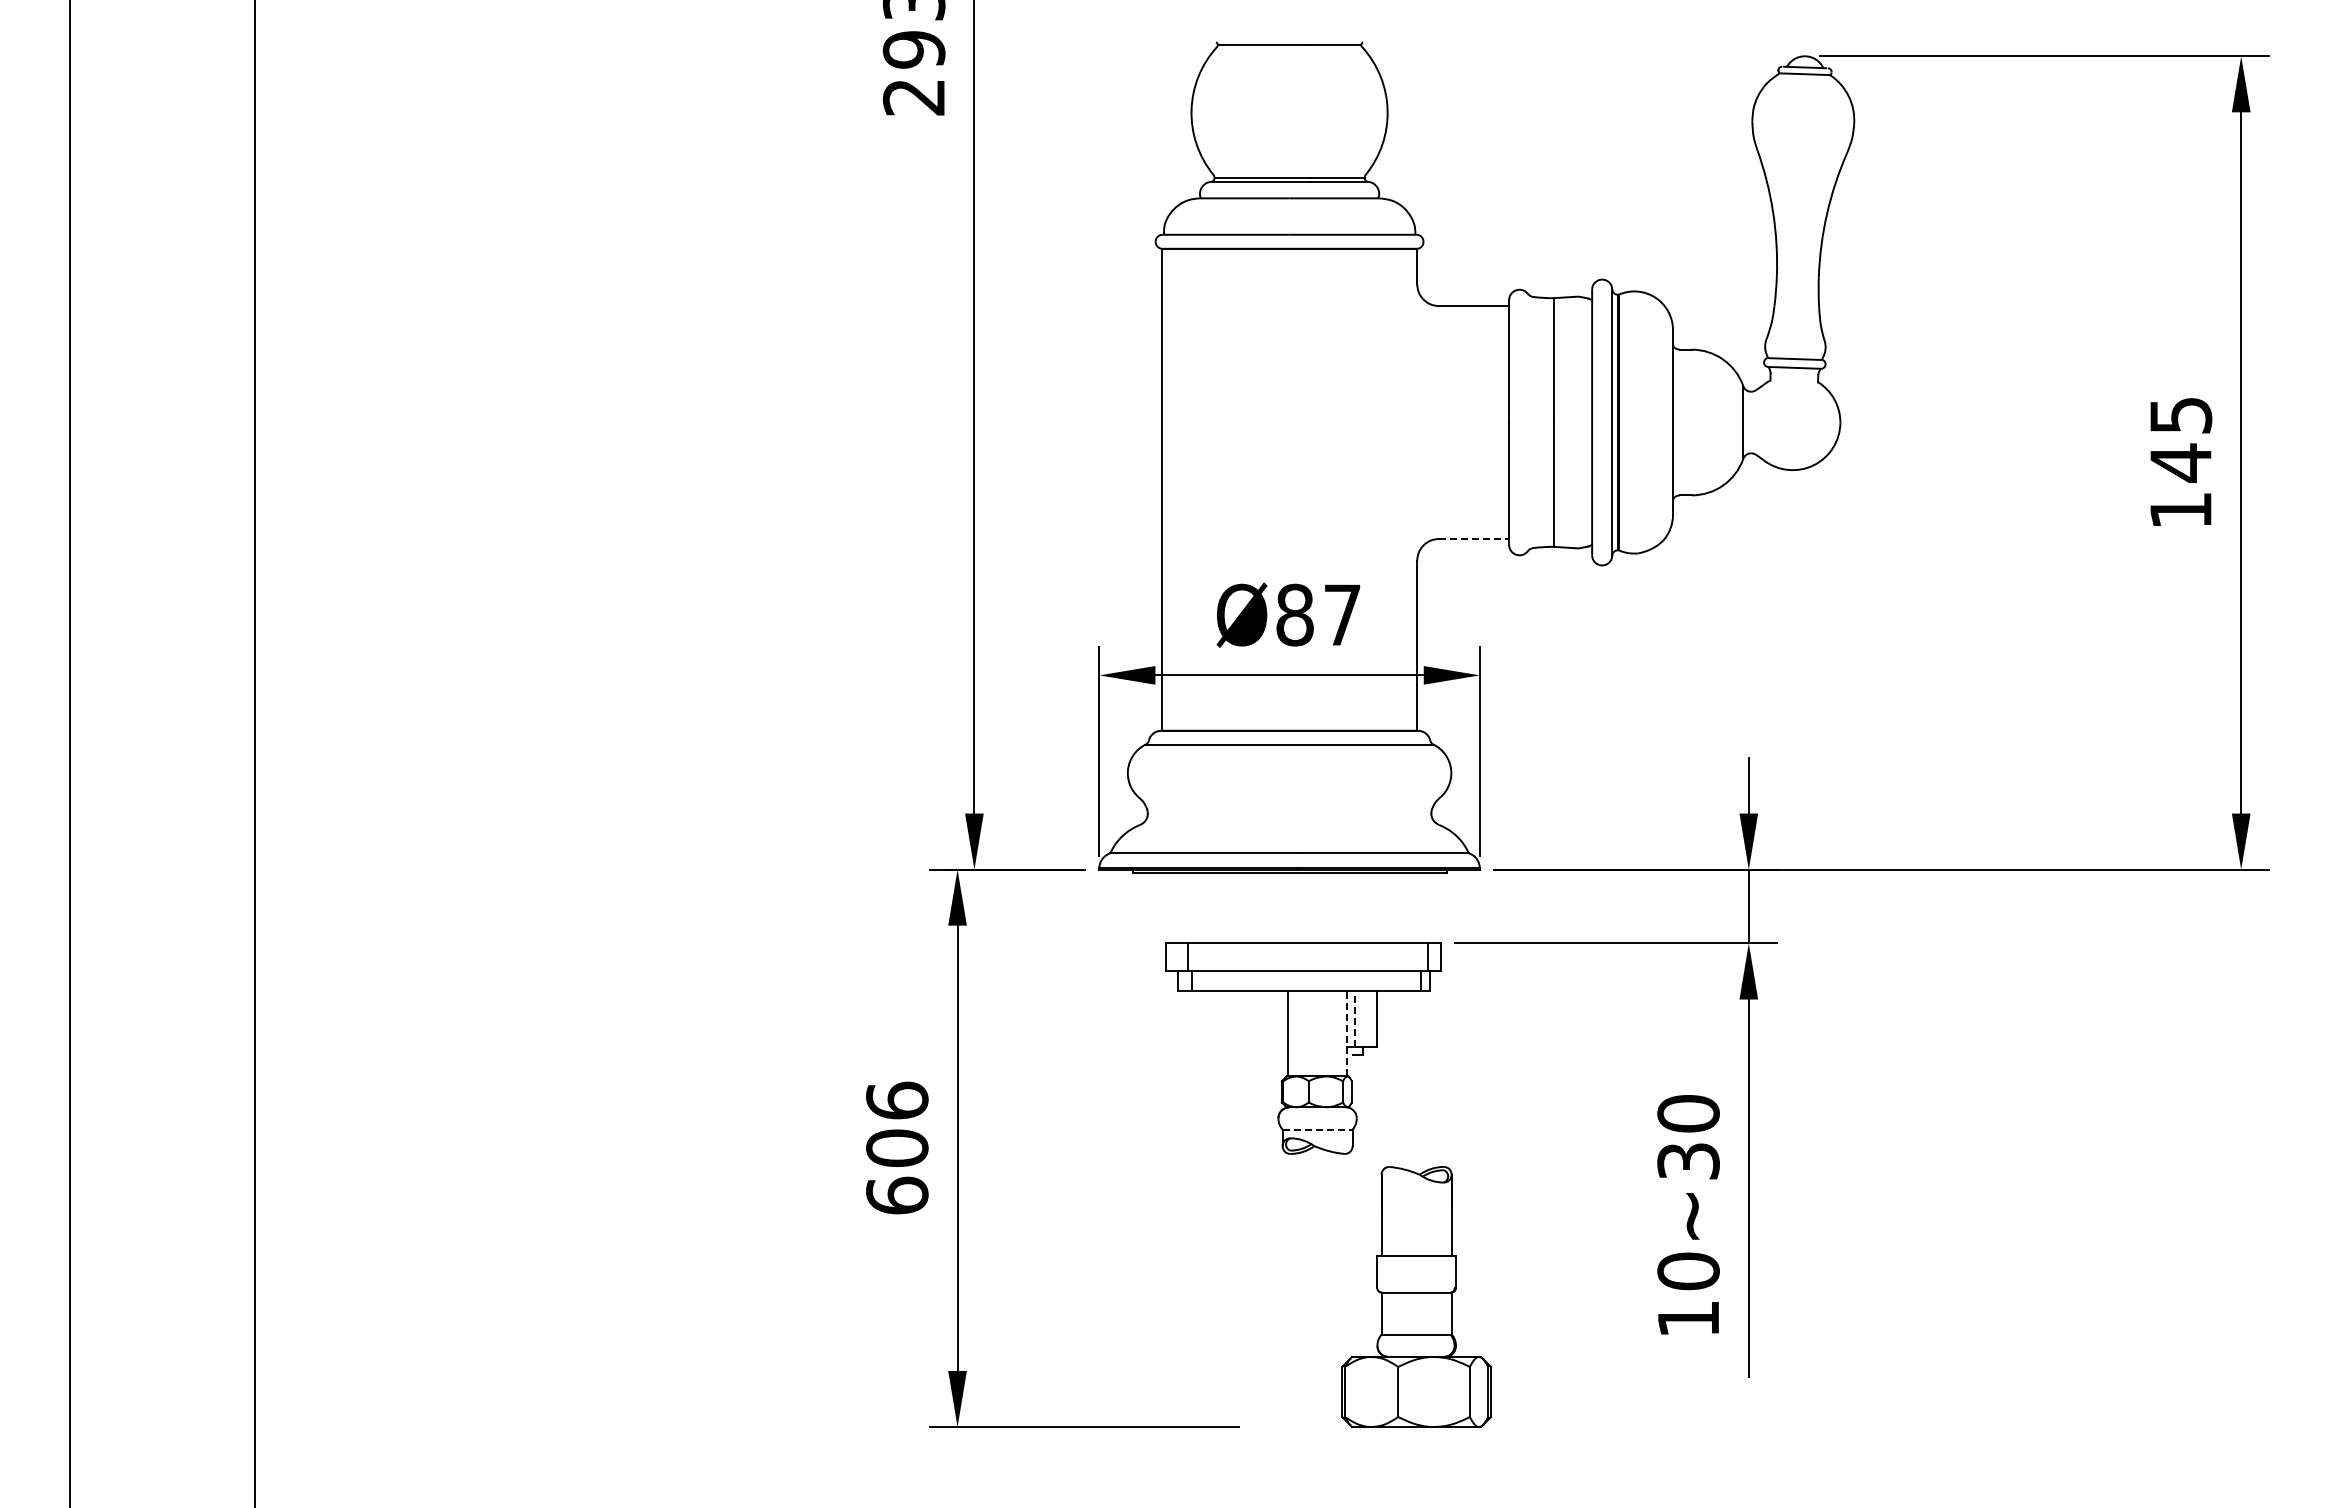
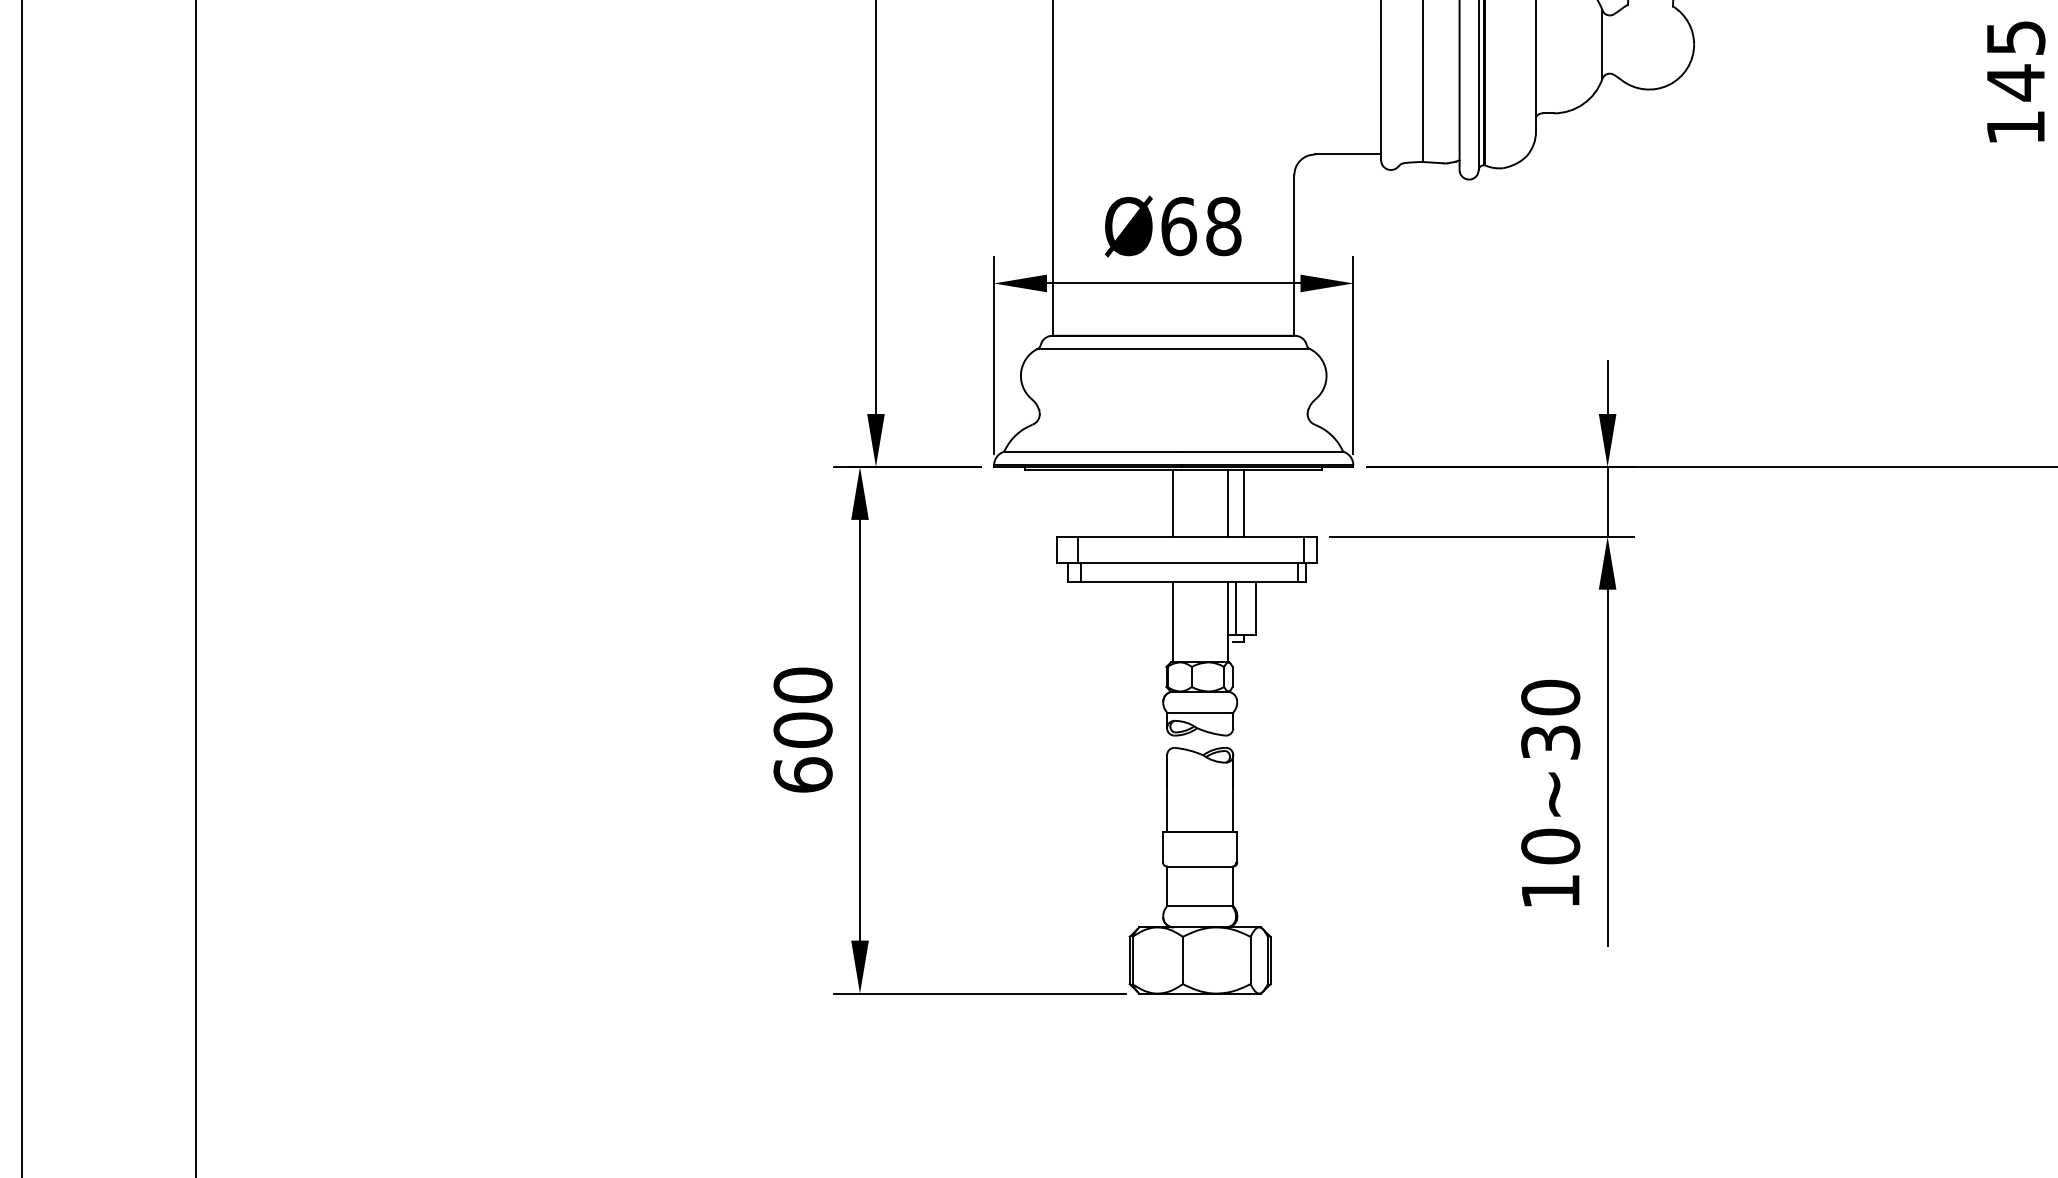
line: (1474, 538) -> (1348, 154), dashed -> solid
text: (1318, 614) -> (1201, 225), Ø87 -> Ø68
line: (1288, 907) -> (1172, 502), added
line: (1346, 907) -> (1227, 502), added
line: (1363, 907) -> (1243, 502), added
line: (1355, 1018) -> (1236, 607), dashed -> solid
line: (1346, 1033) -> (1227, 621), dashed -> solid
text: (897, 1100) -> (803, 685), 606 -> 600
line: (1317, 1129) -> (1200, 712), dashed -> solid
part: (1416, 1297) -> (1200, 871), moved

